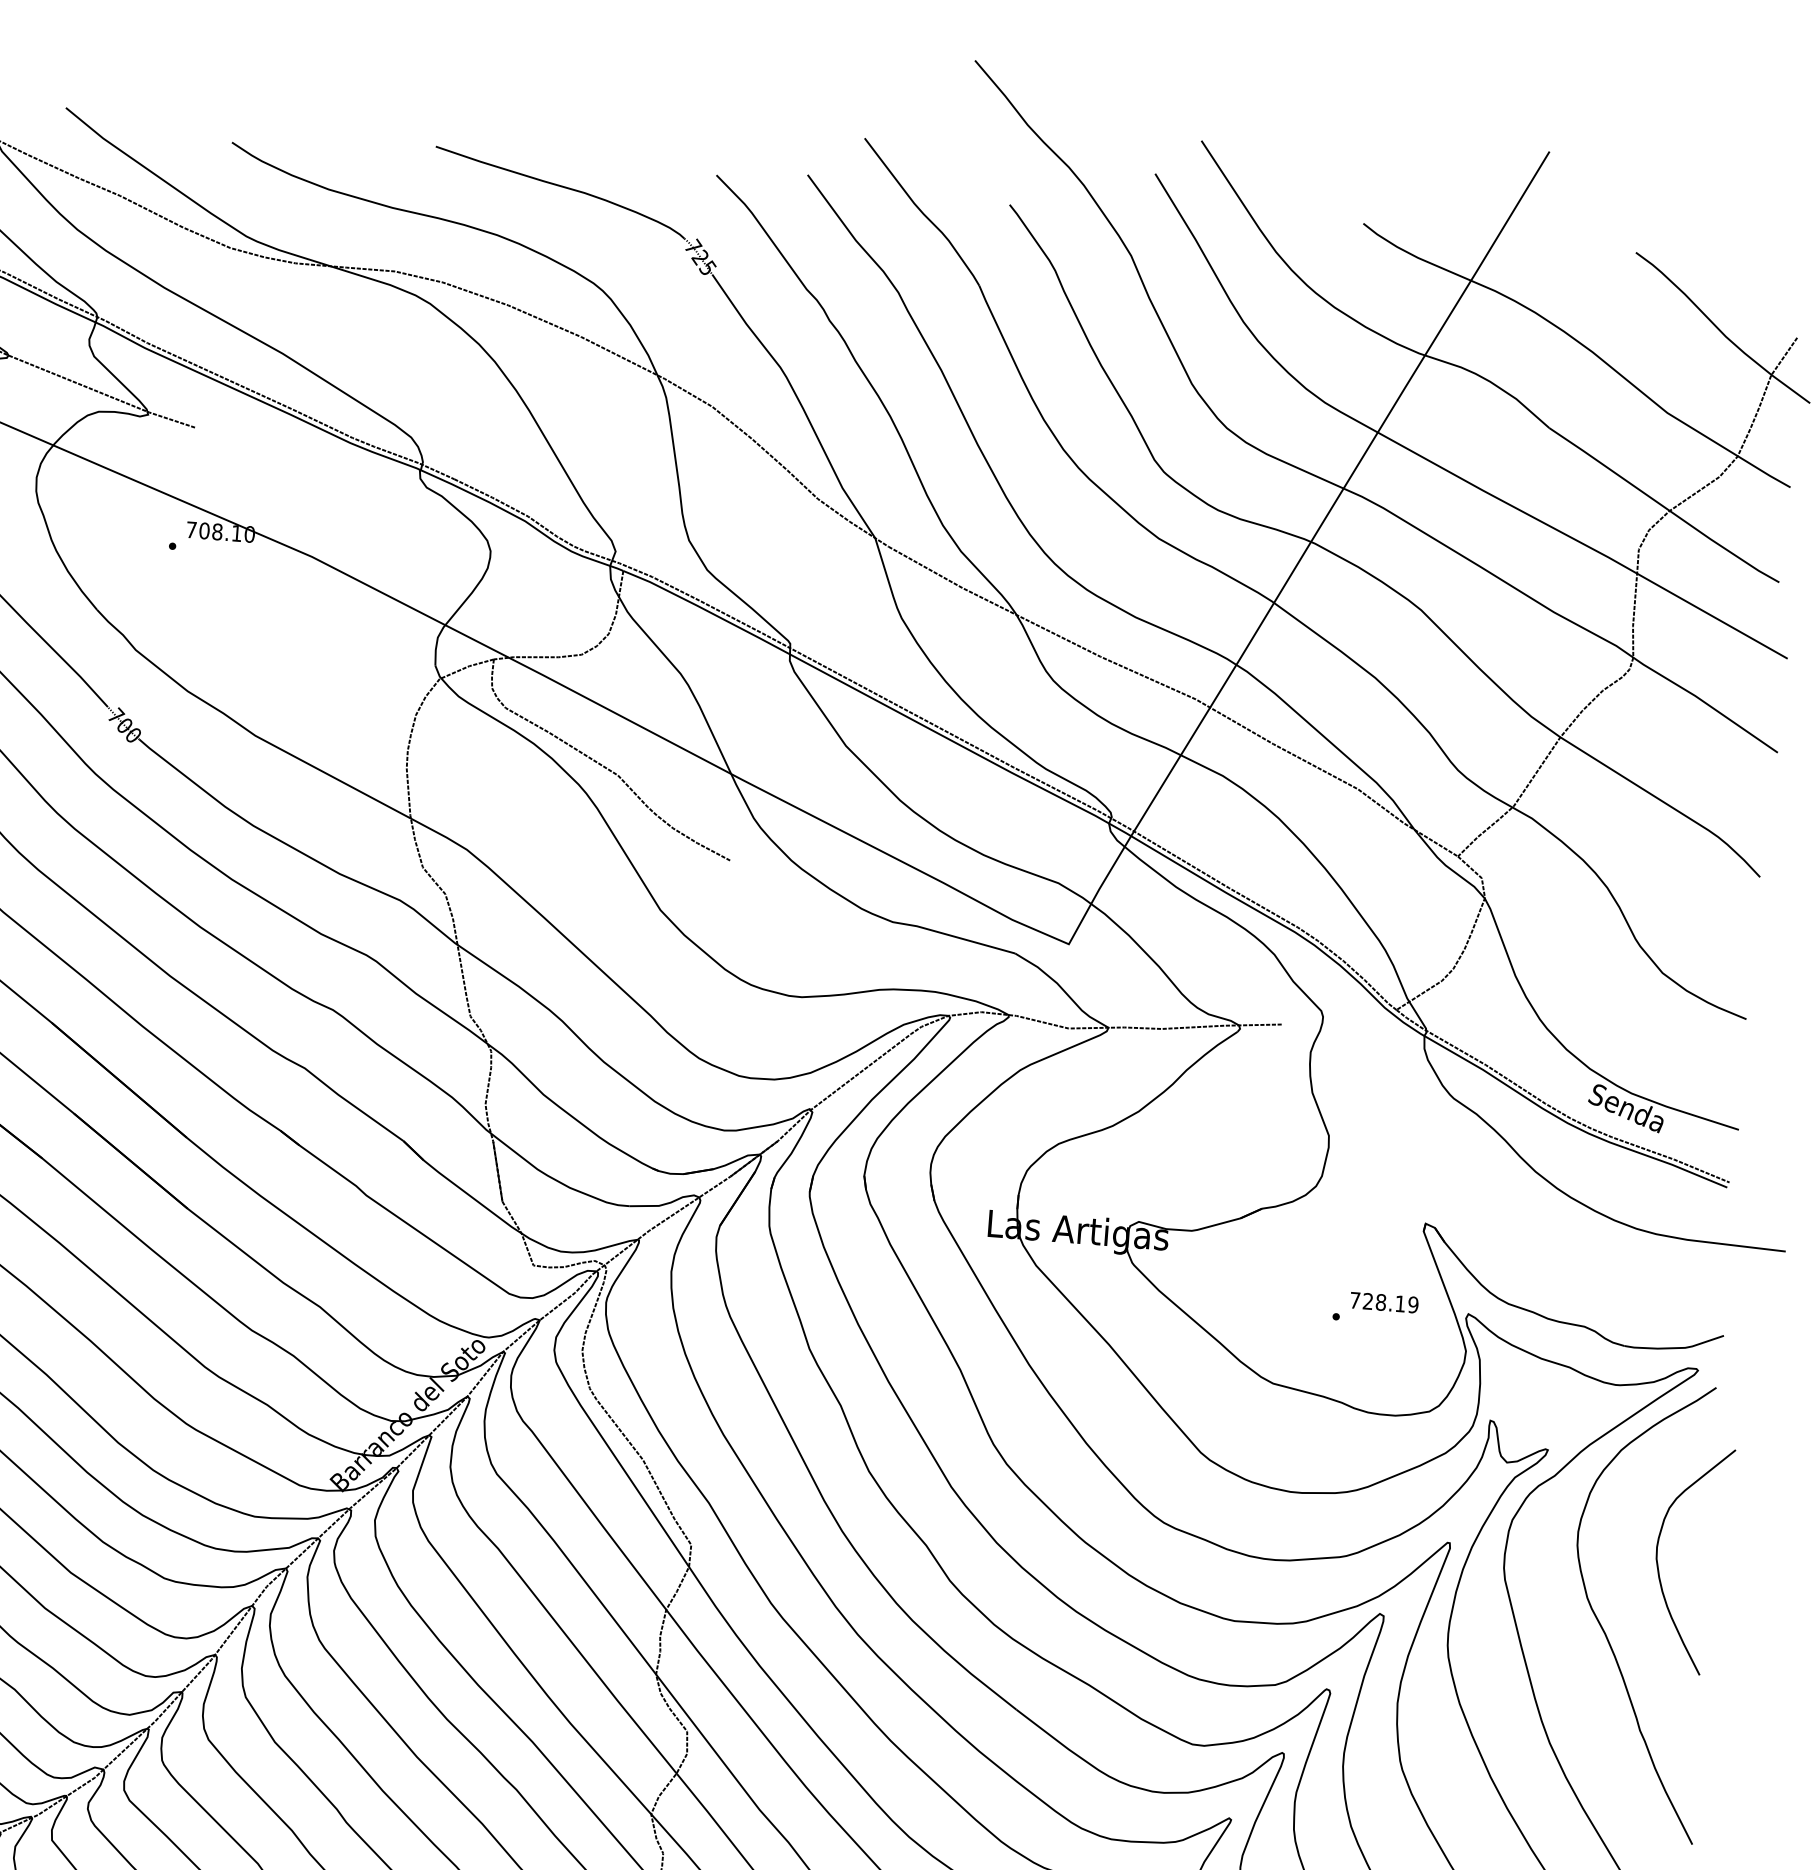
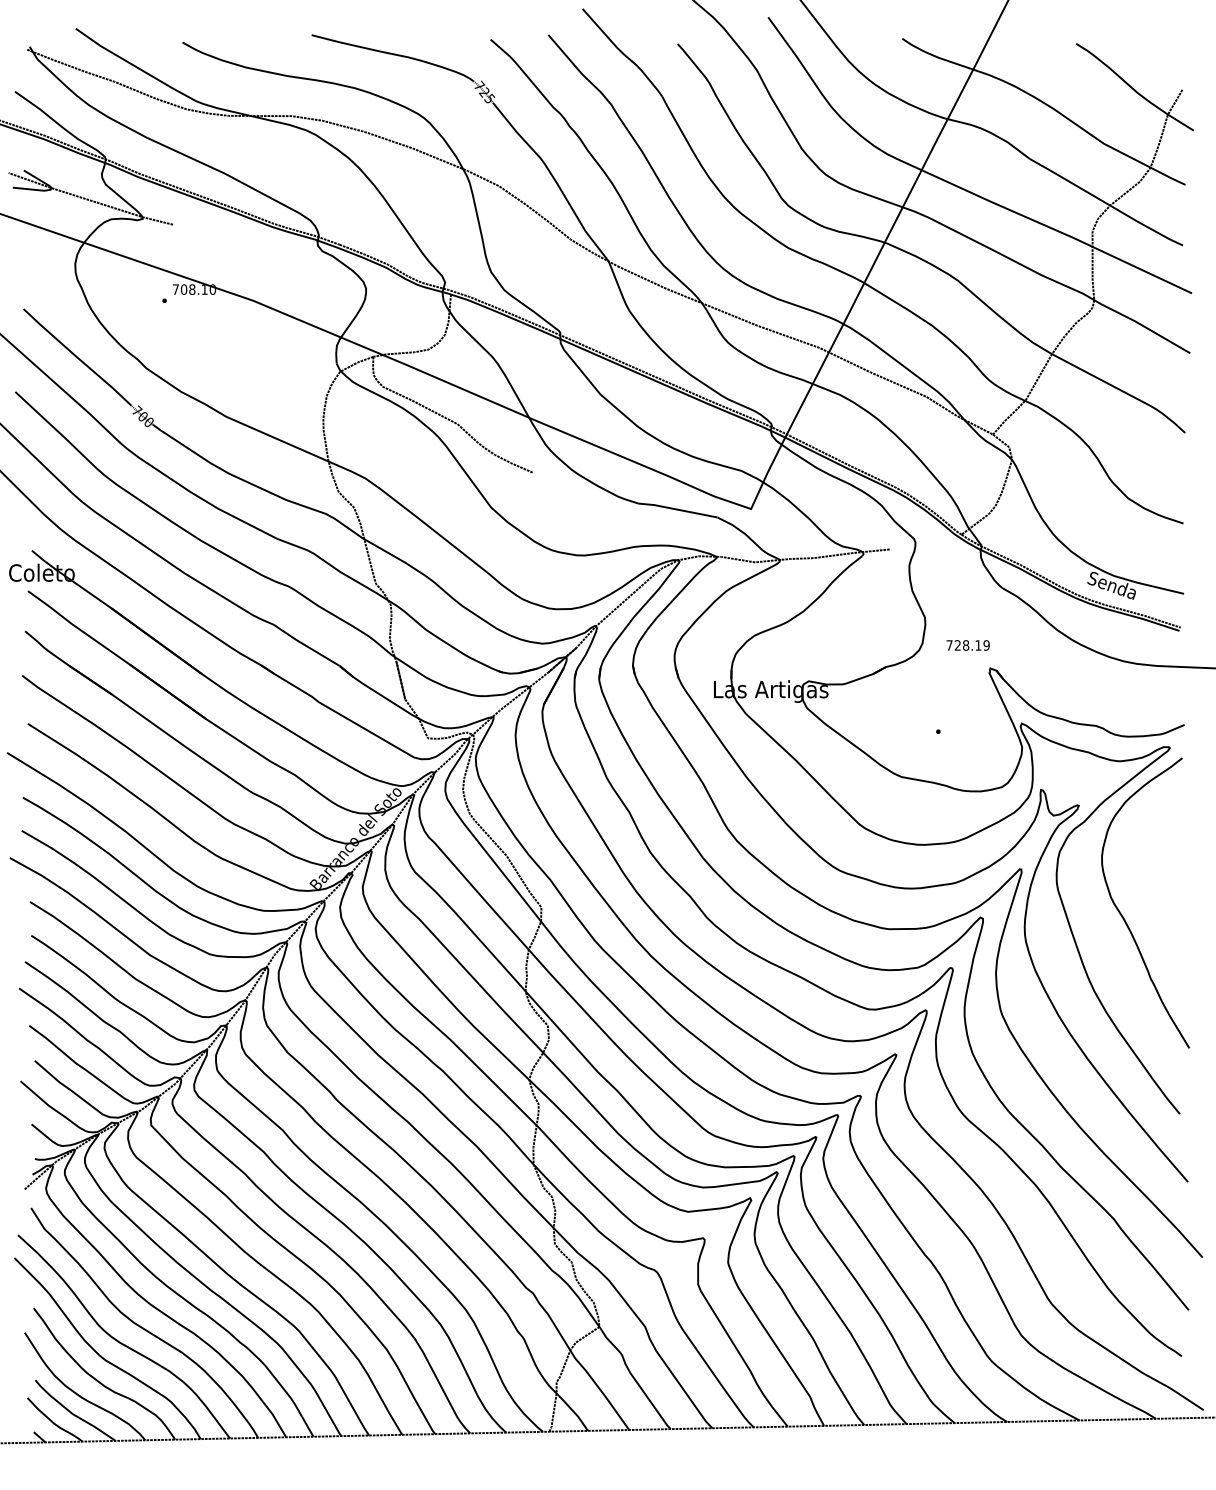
text: (1383, 1302) -> (967, 645), moved
curve: (1658, 1560) -> (1154, 870), removed

